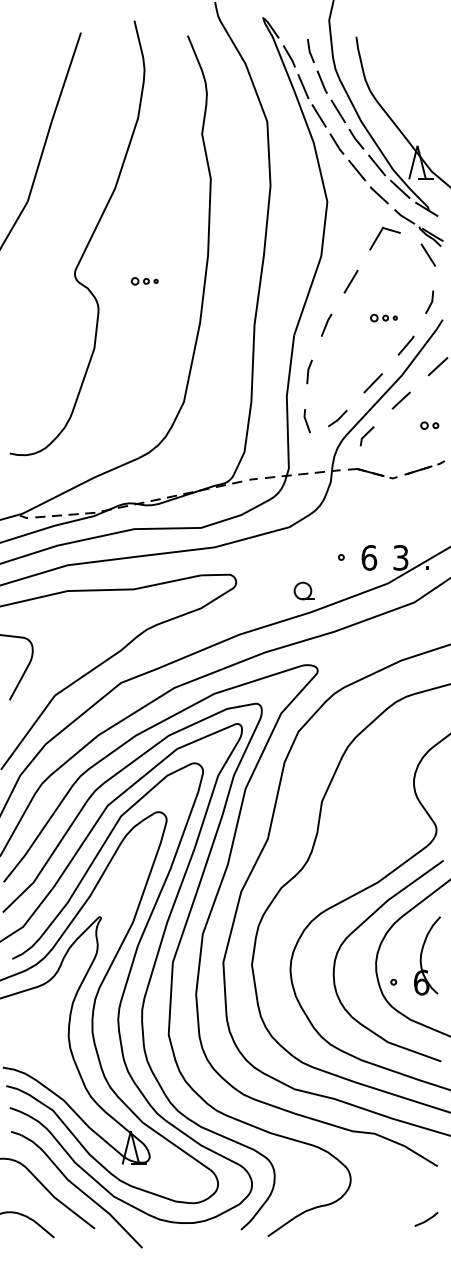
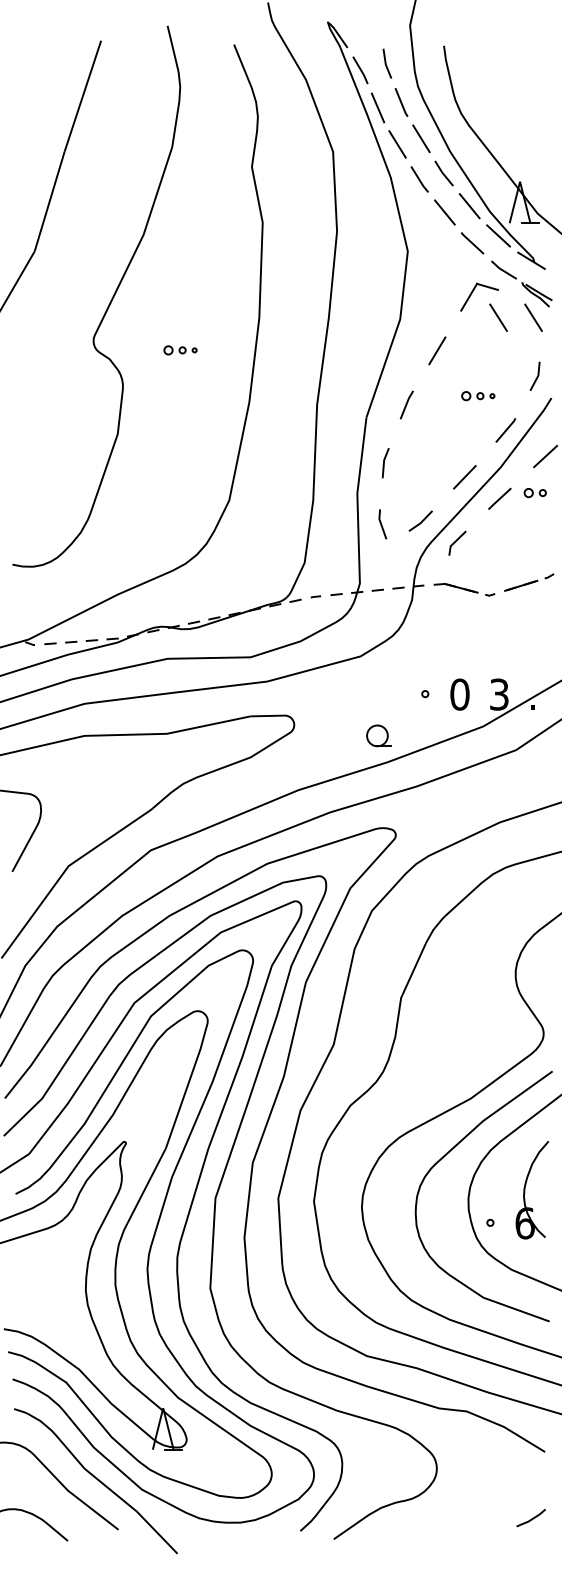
line: (400, 254) -> (498, 317), added
part: (429, 426) -> (534, 493), moved
text: (368, 557) -> (459, 694), 6 -> 0

